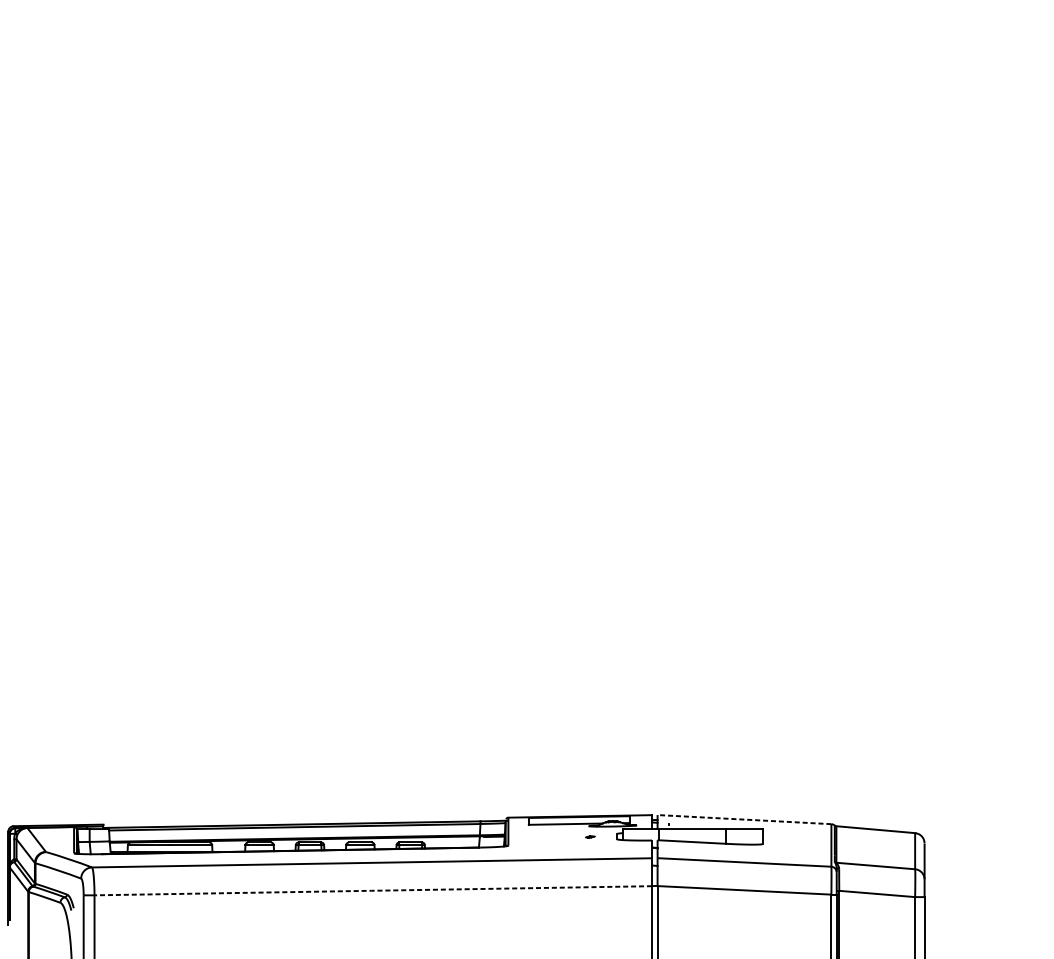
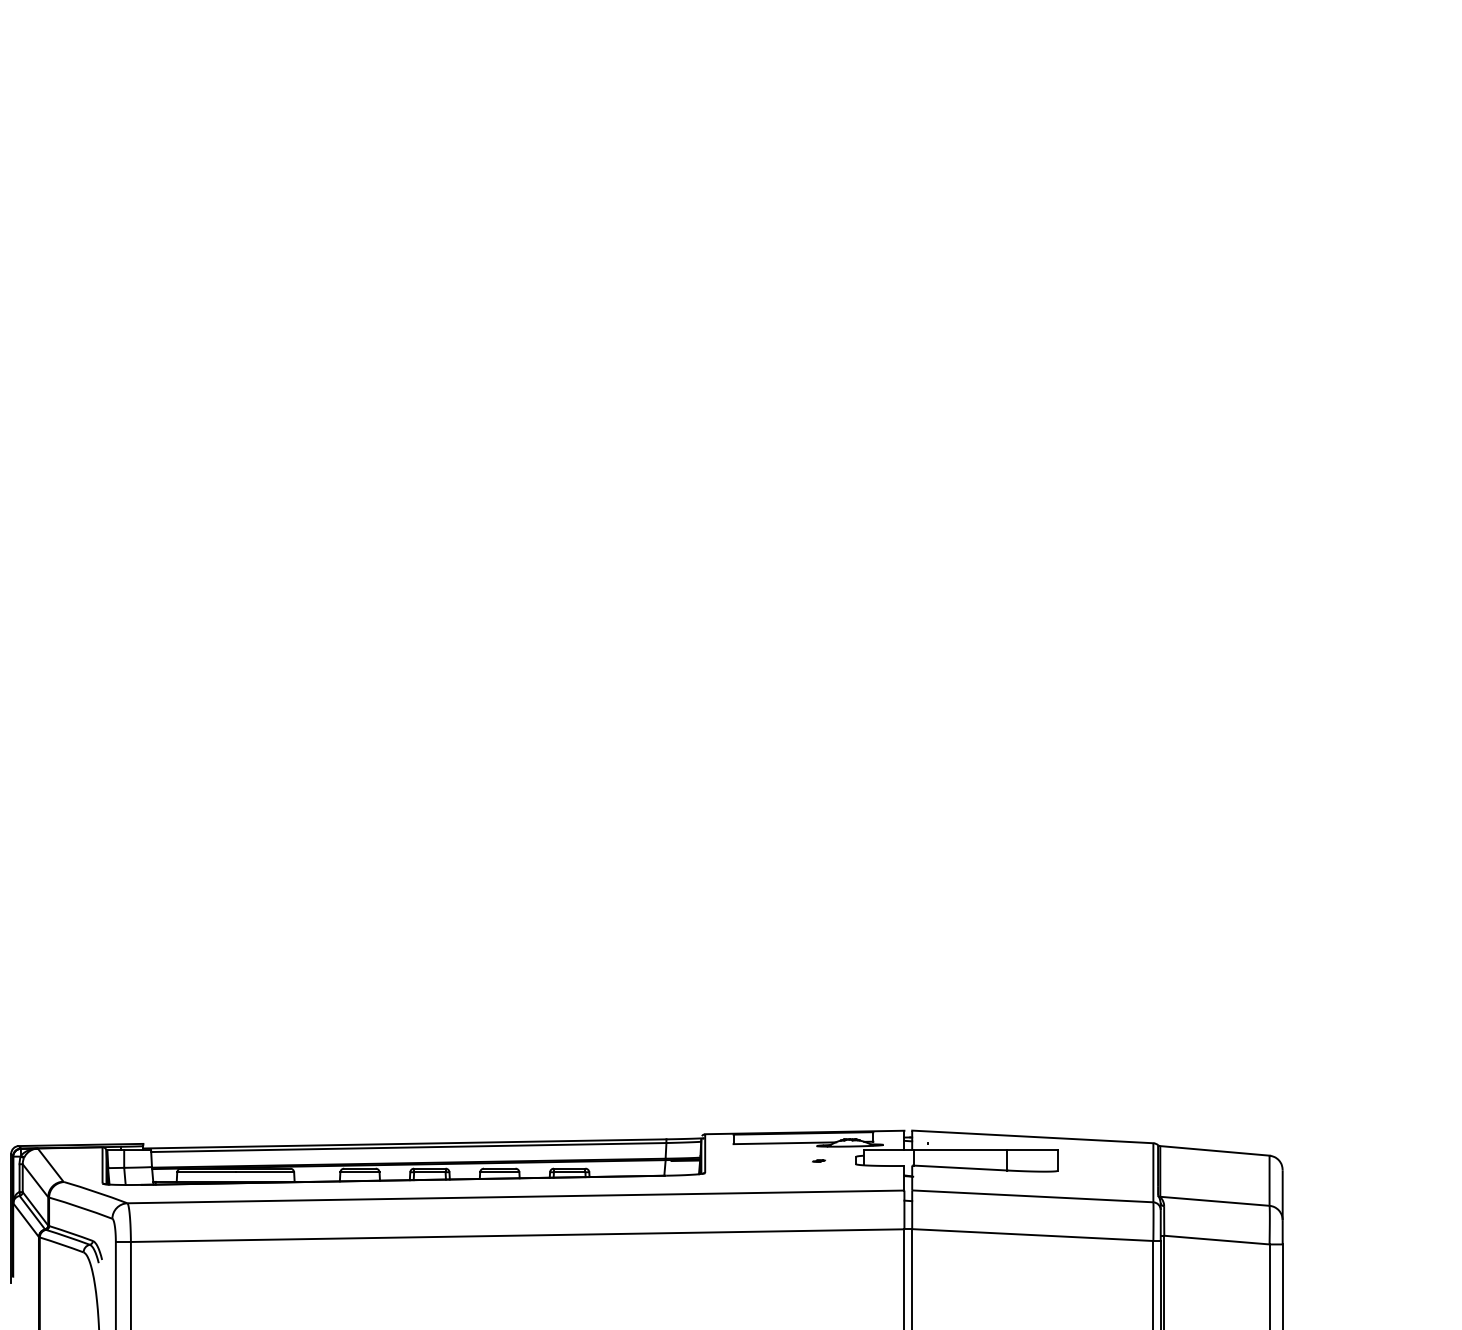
line: (744, 819) -> (1032, 1136), dashed -> solid
line: (372, 890) -> (516, 1235), dashed -> solid

